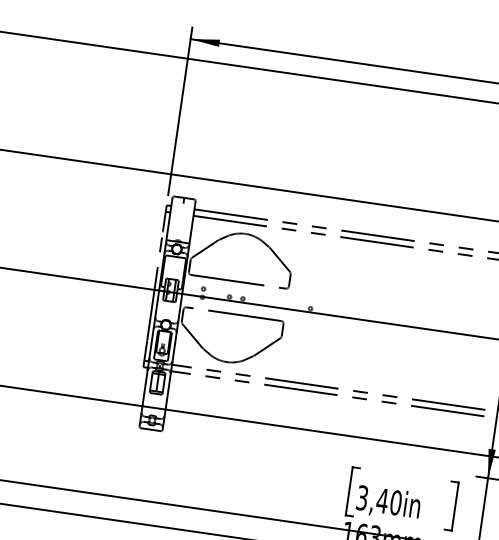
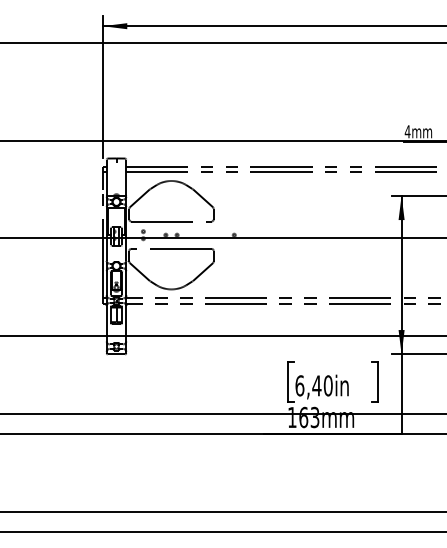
text: (362, 497) -> (299, 385), 3,40in -> 6,40in

